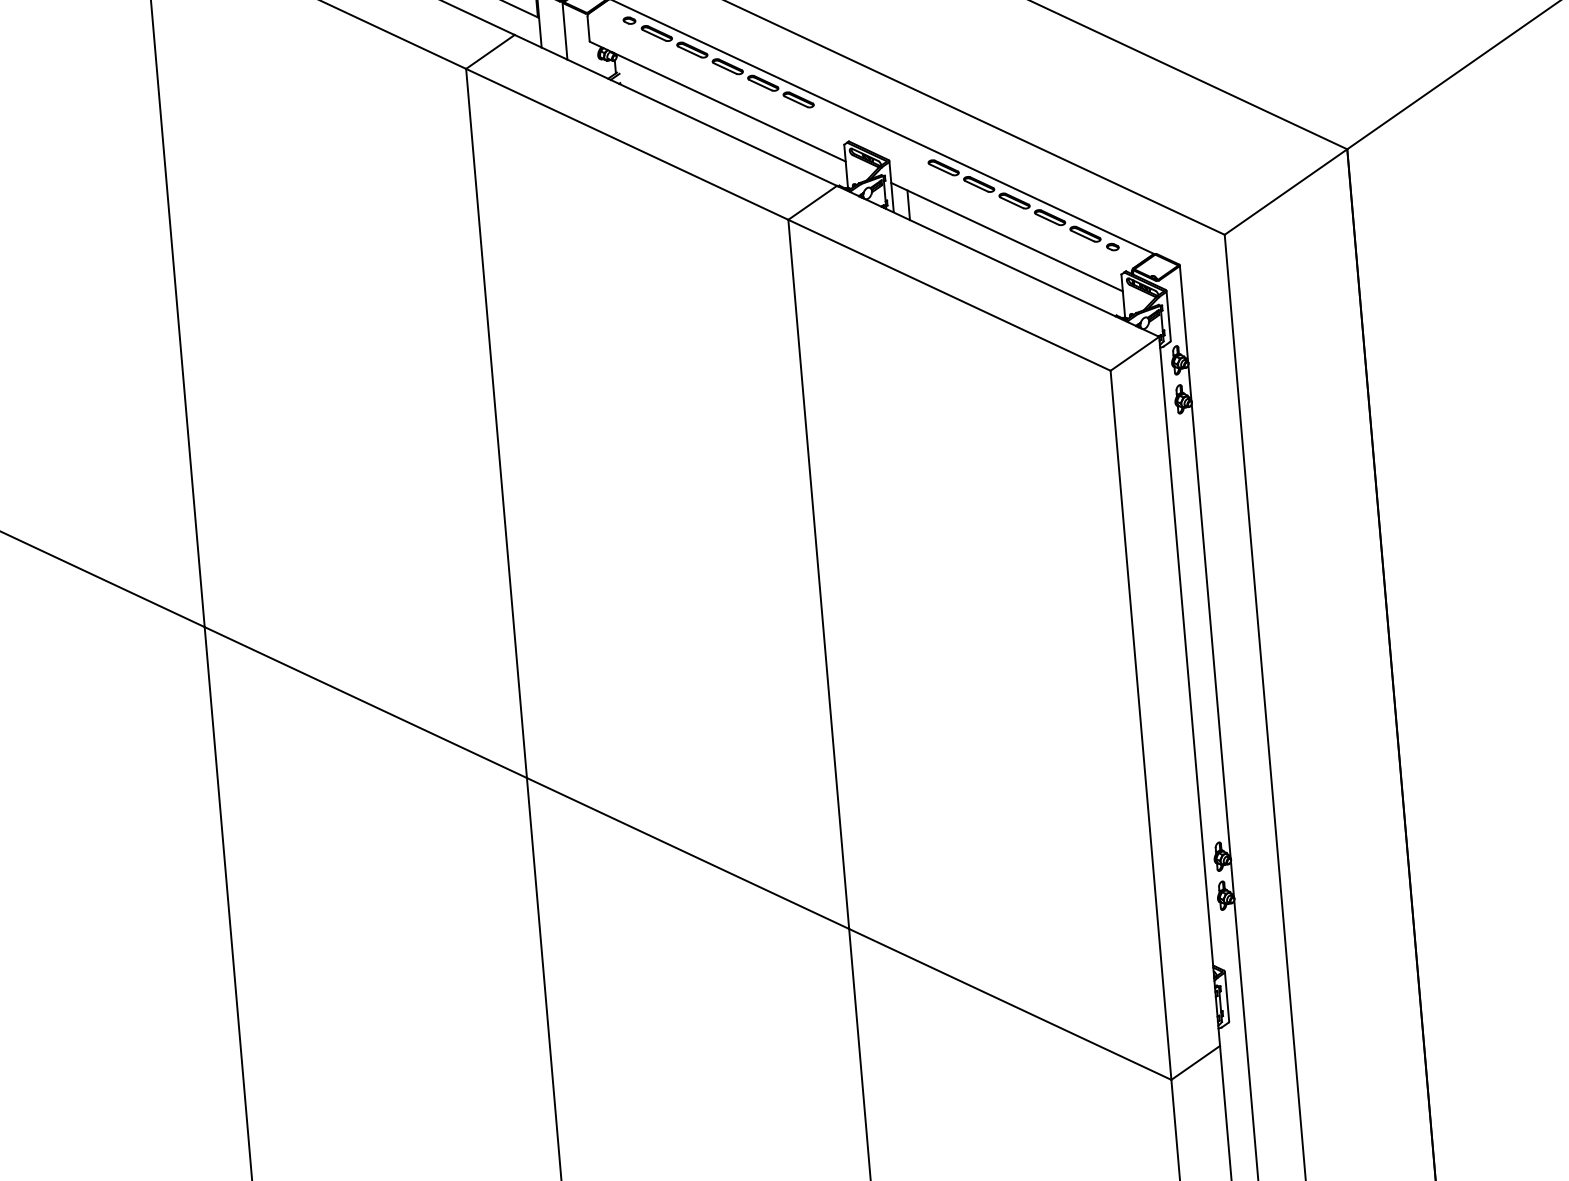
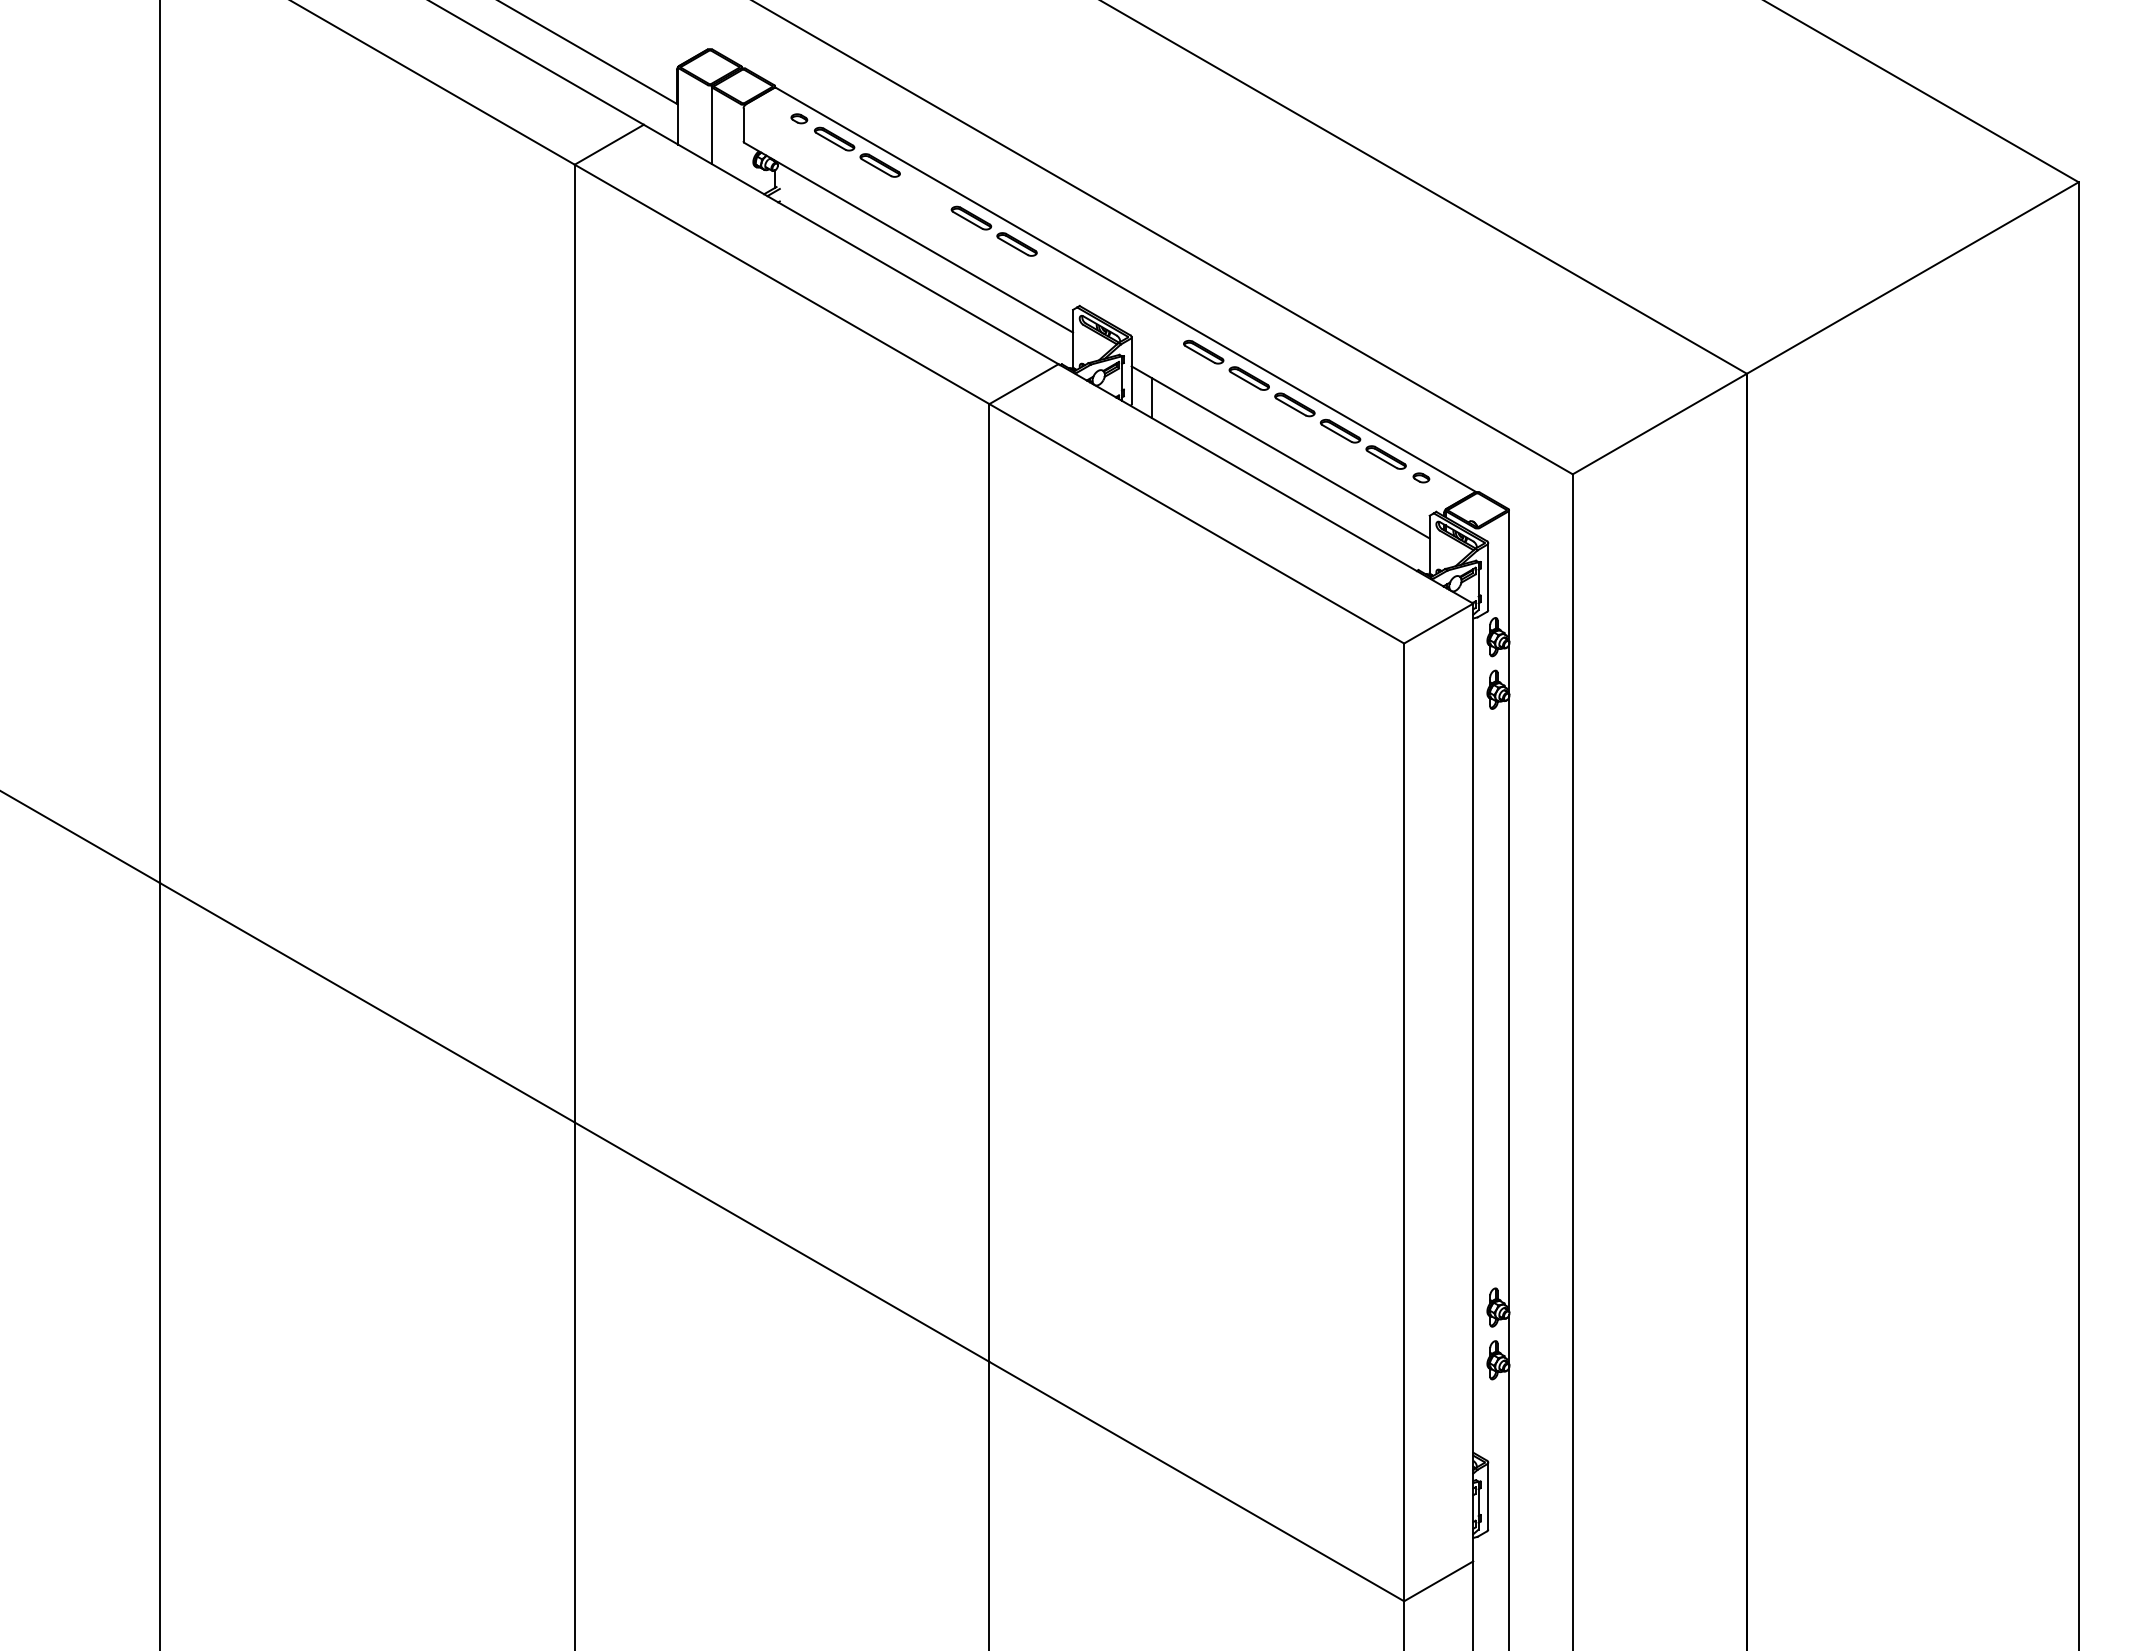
part: (727, 66) -> (925, 191), removed

